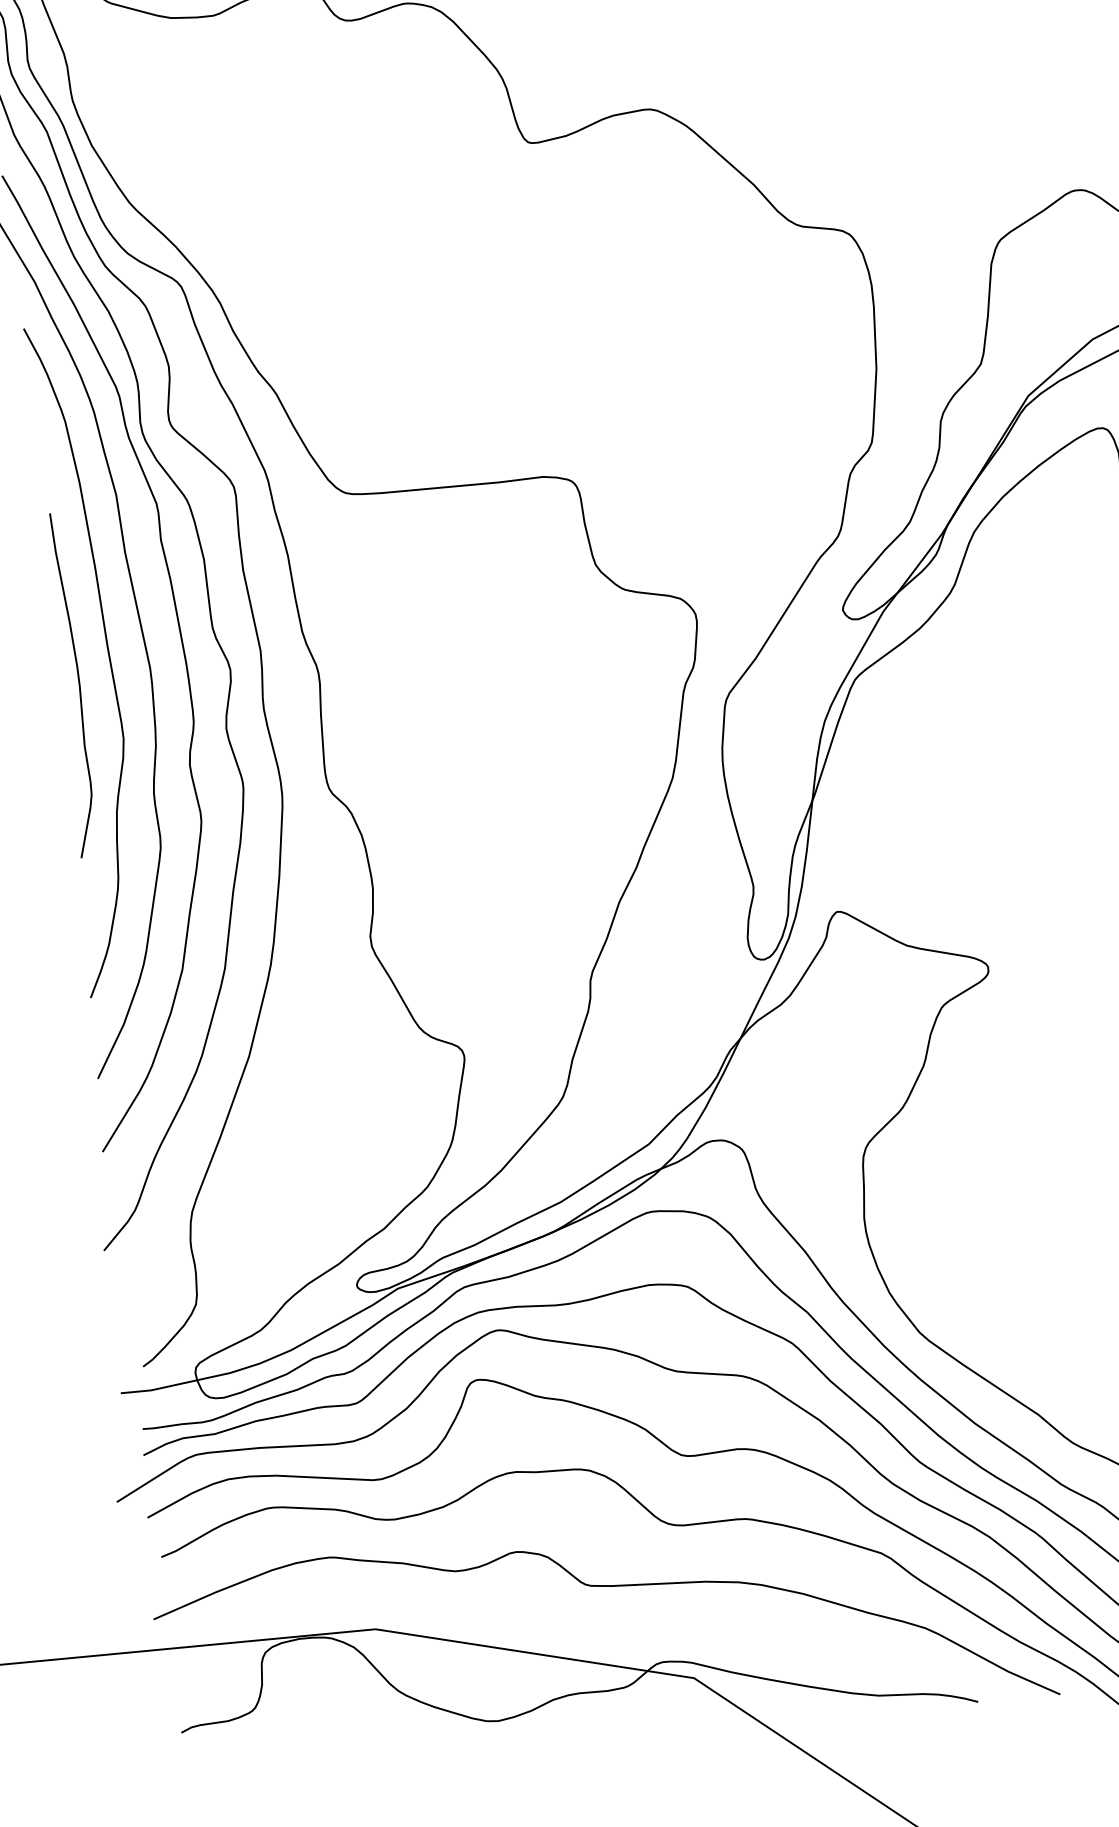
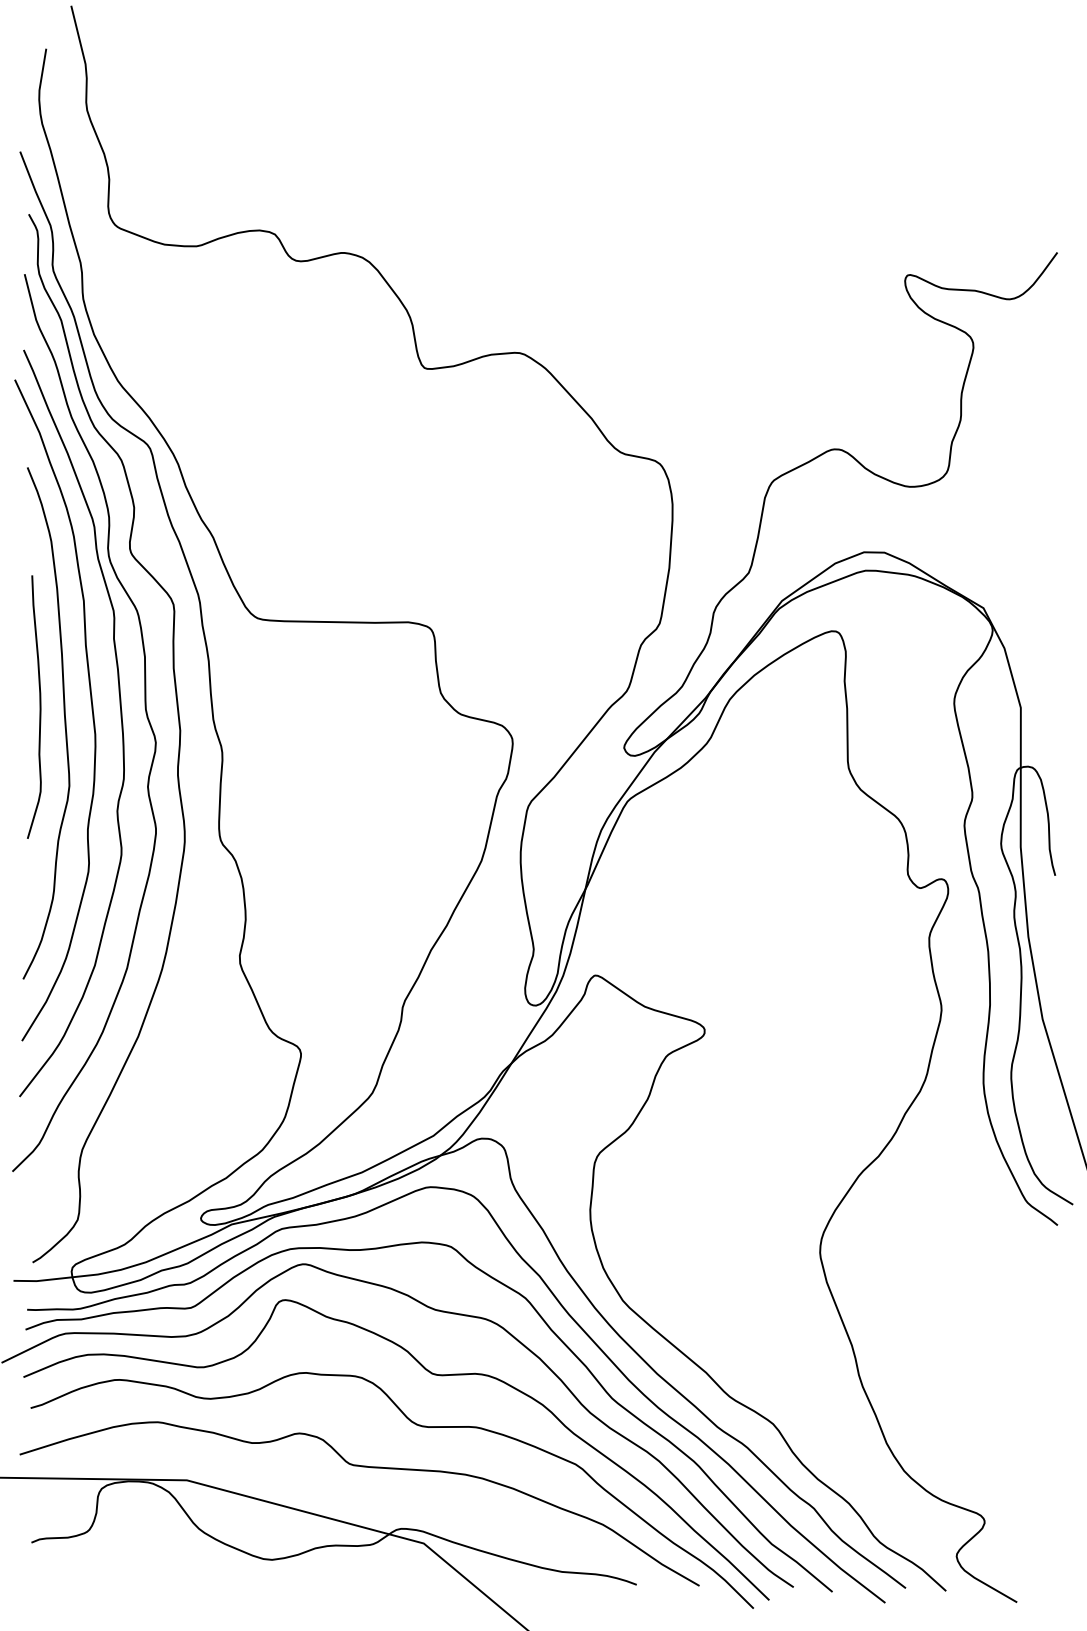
curve: (78, 683) -> (39, 706), moved

